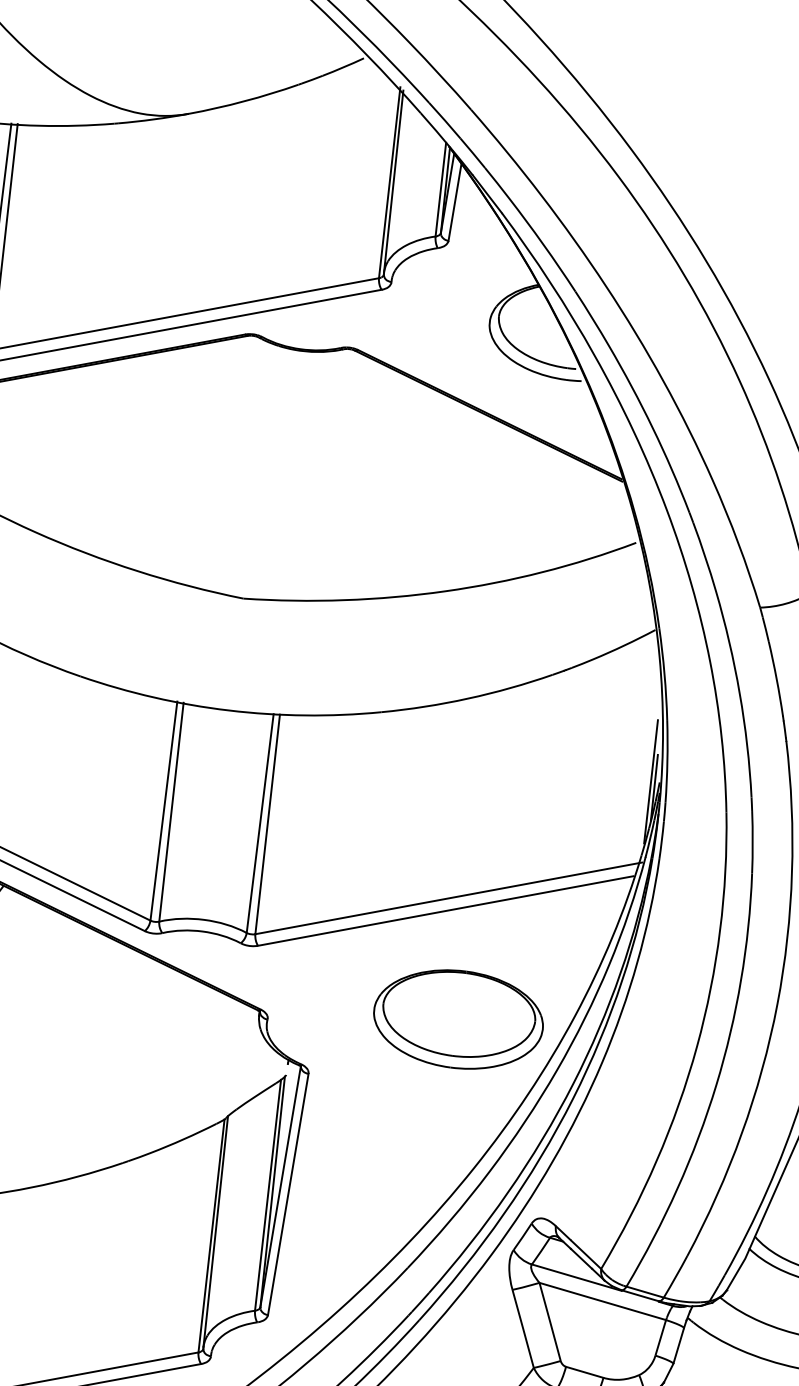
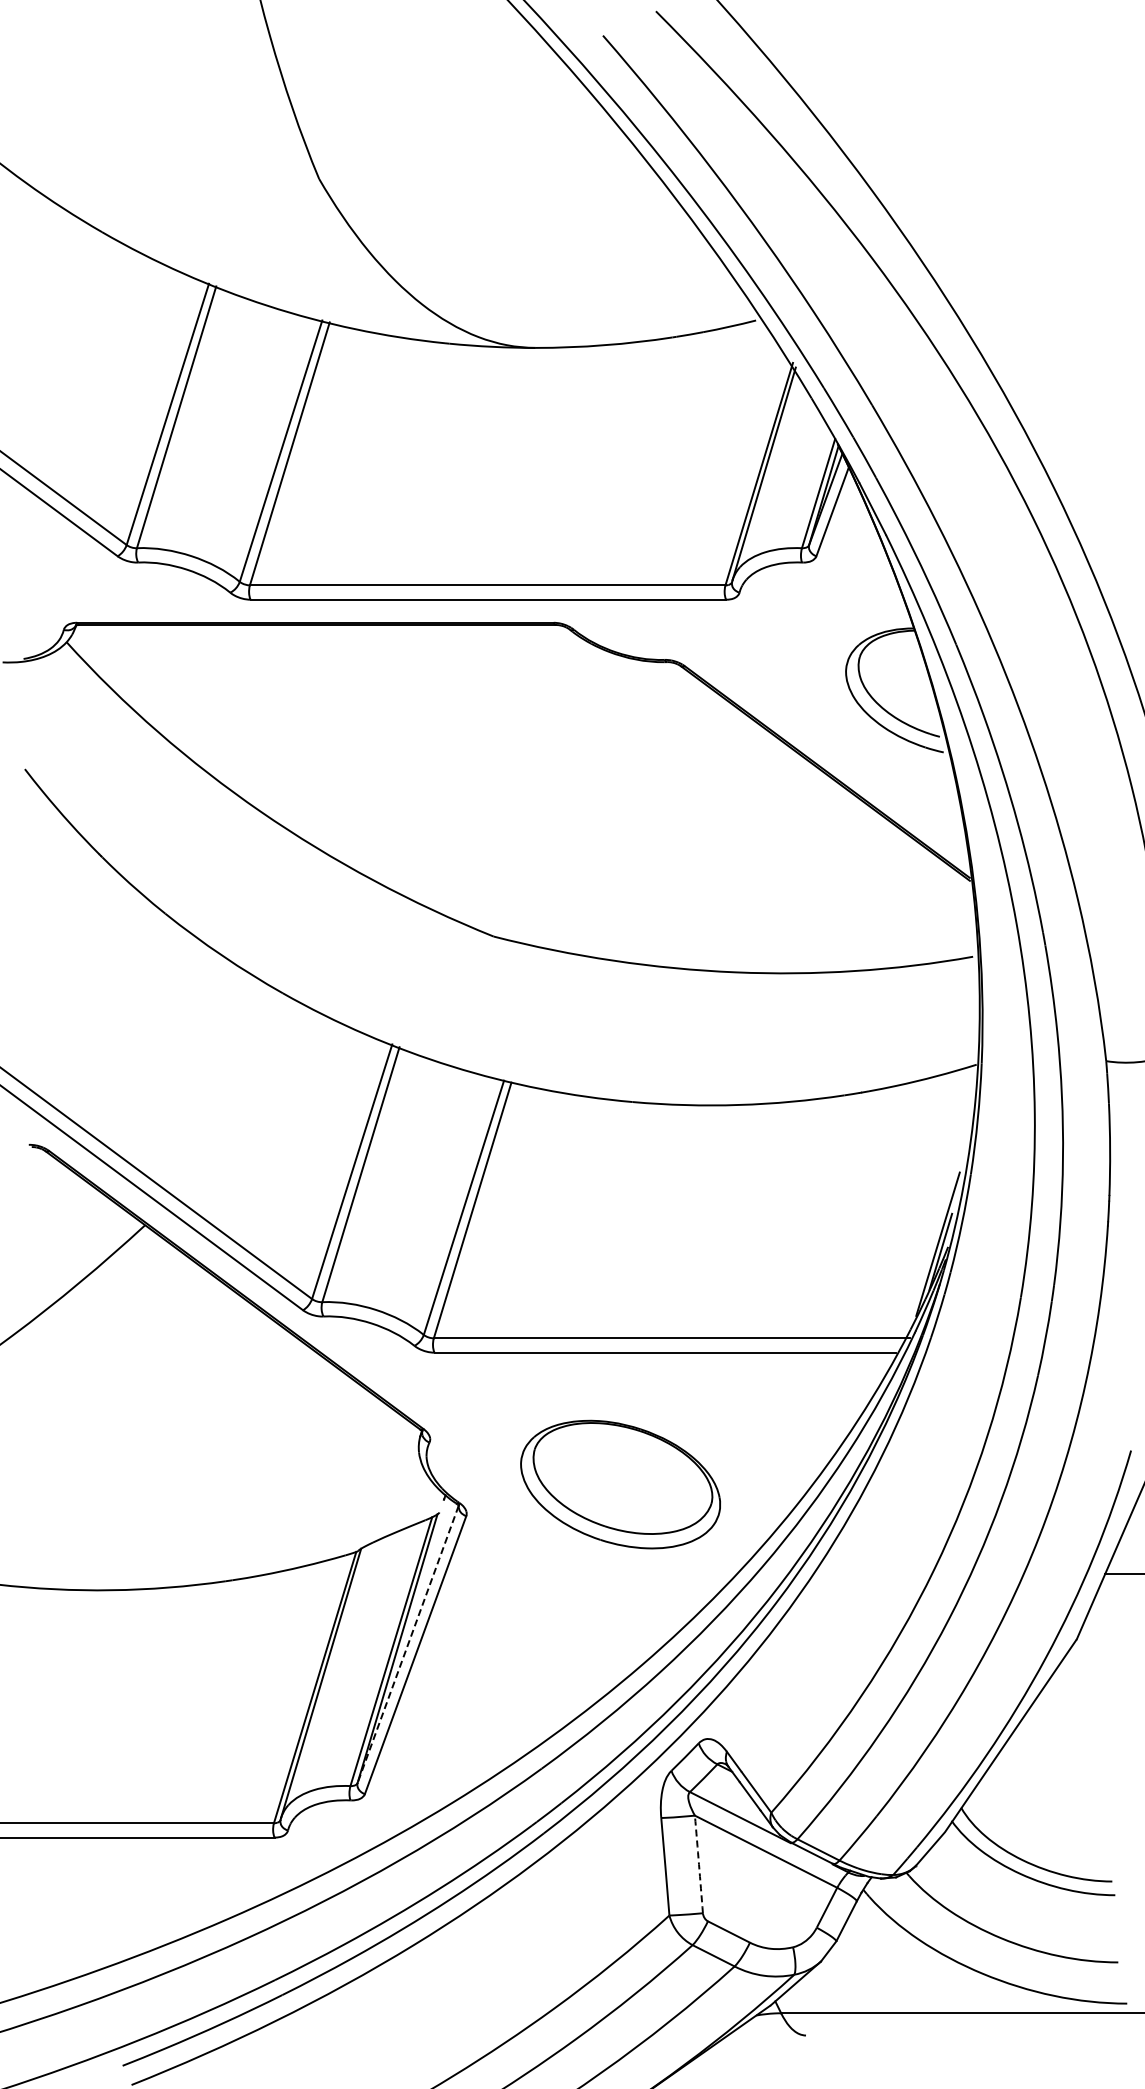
part: (458, 1019) -> (620, 1484), moved
line: (280, 1187) -> (407, 1644), solid -> dashed
arc: (550, 1321) -> (699, 1864), solid -> dashed

